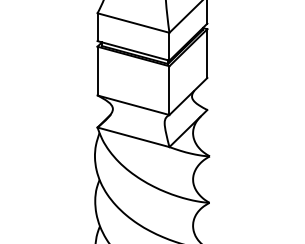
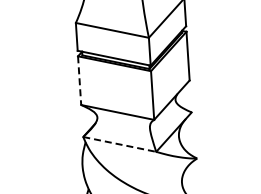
line: (97, 71) -> (79, 81), solid -> dashed
line: (133, 137) -> (119, 144), solid -> dashed

